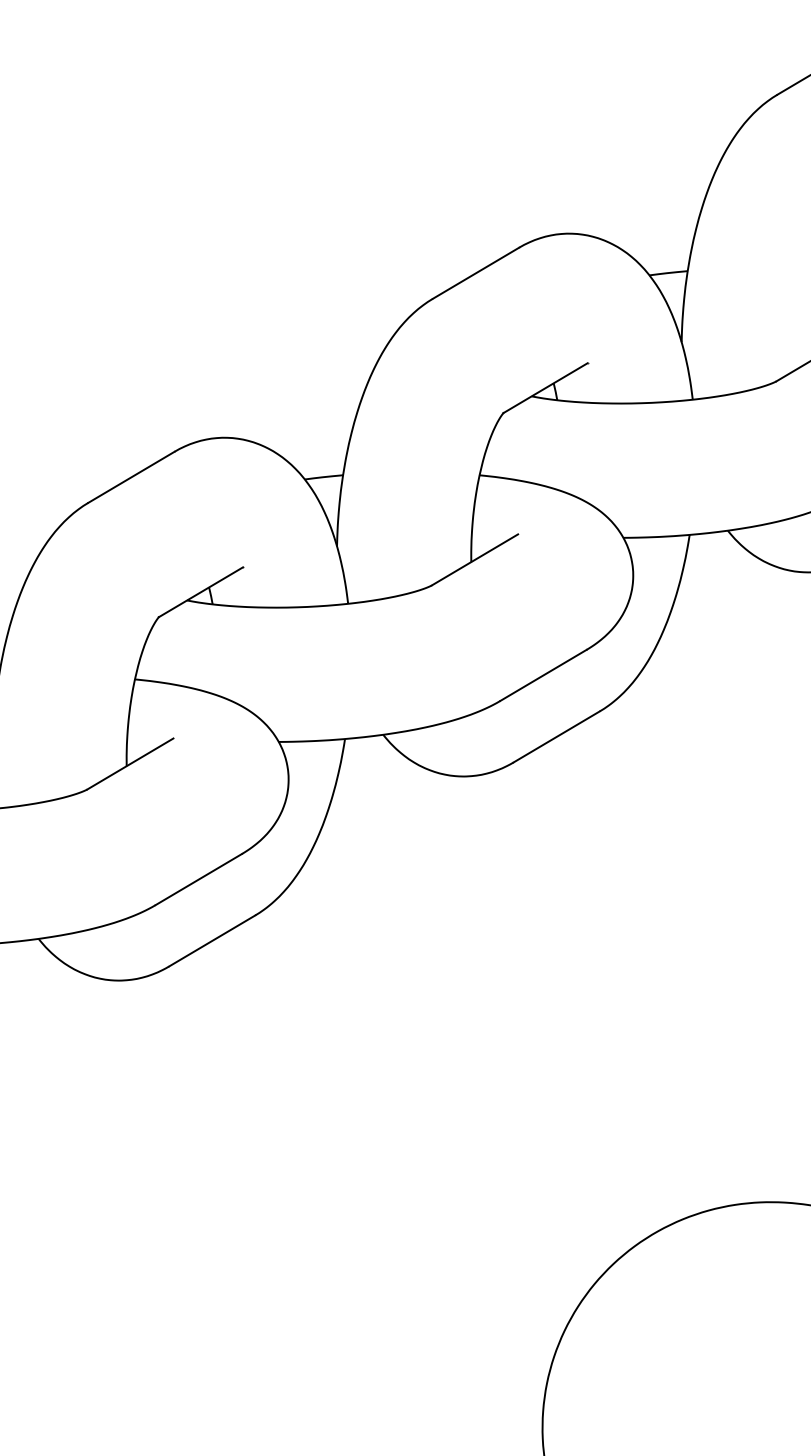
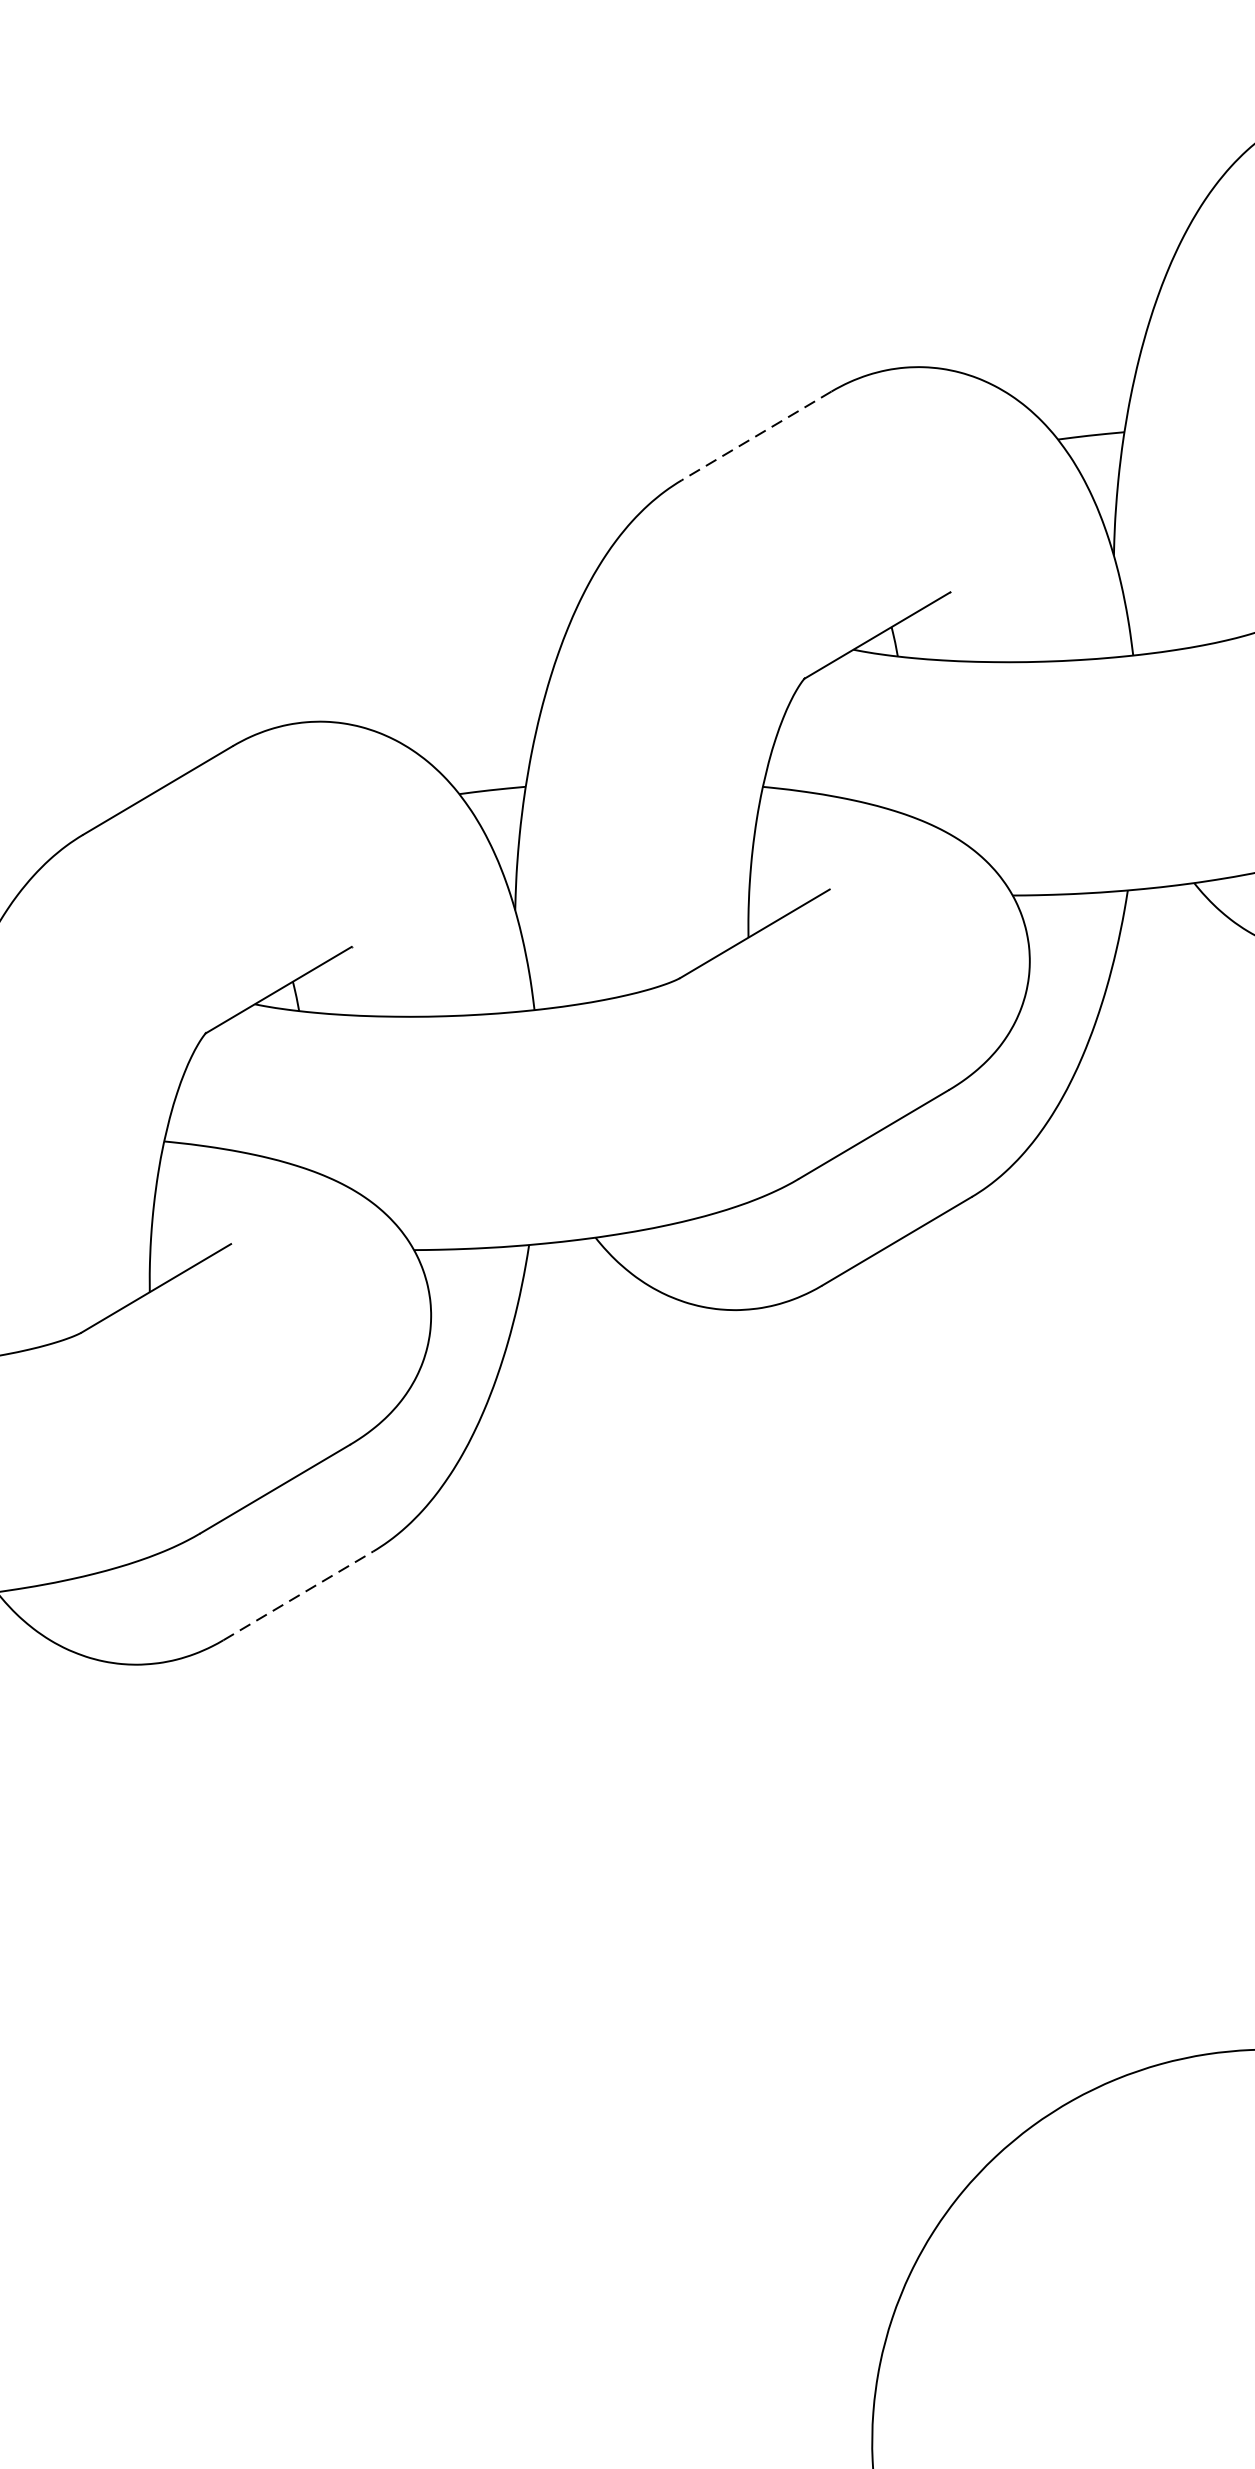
line: (475, 273) -> (755, 436), solid -> dashed
line: (212, 940) -> (298, 1595), solid -> dashed

